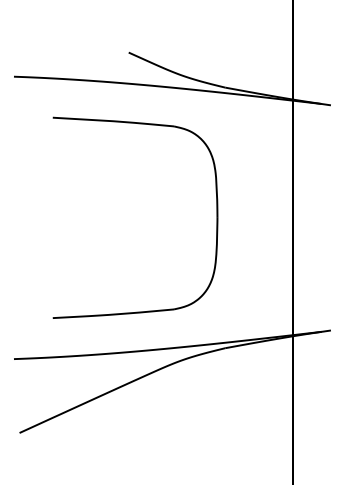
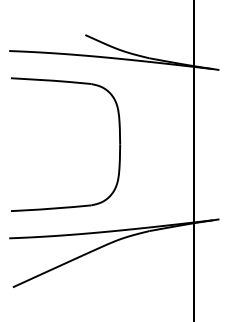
part: (216, 217) -> (119, 144), moved

